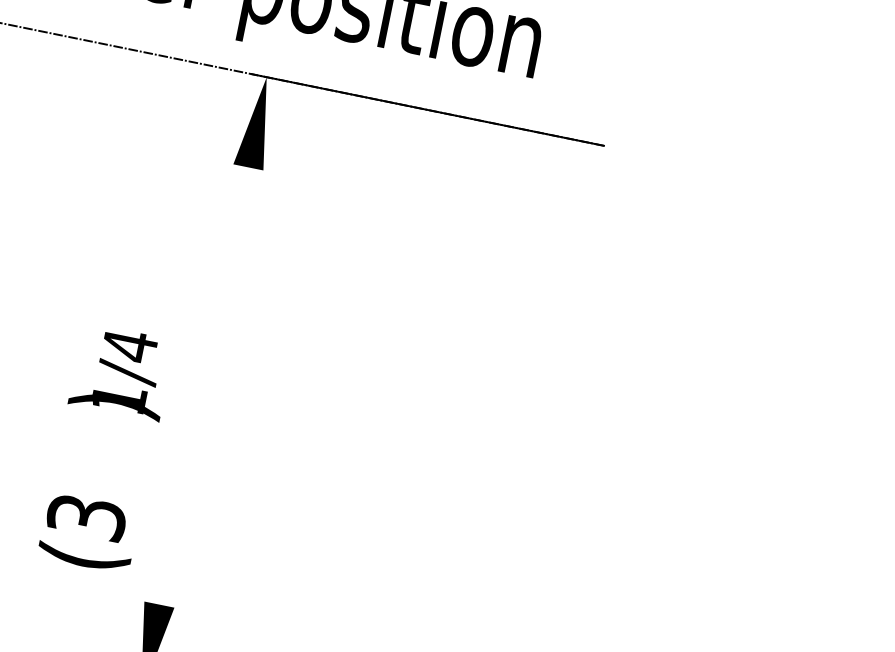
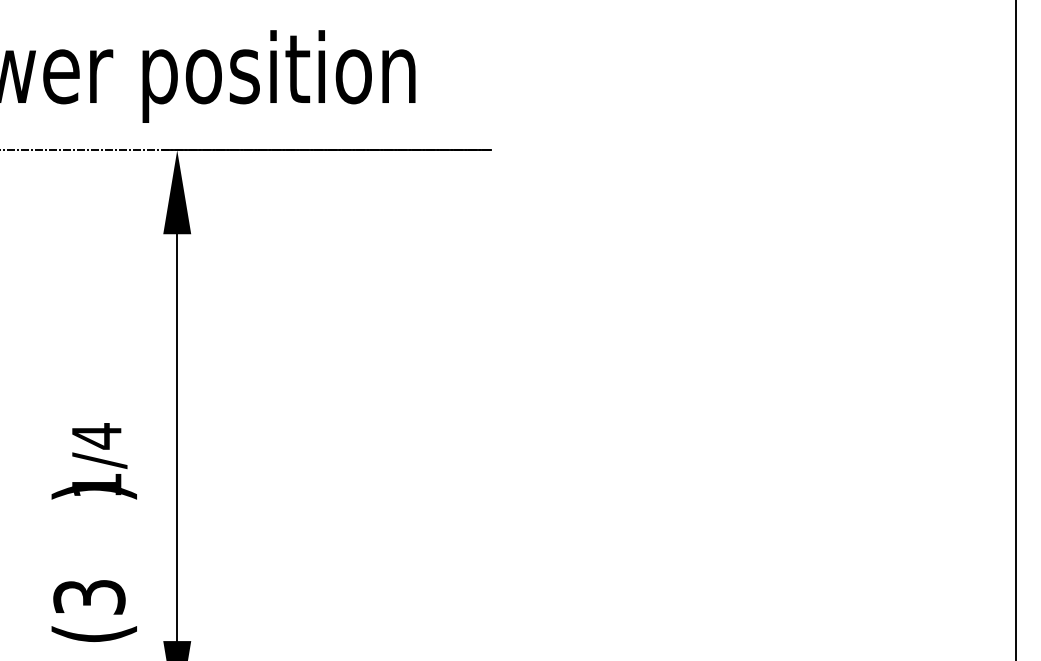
line: (204, 385) -> (177, 437), added
text: (105, 448) -> (93, 532), moved

